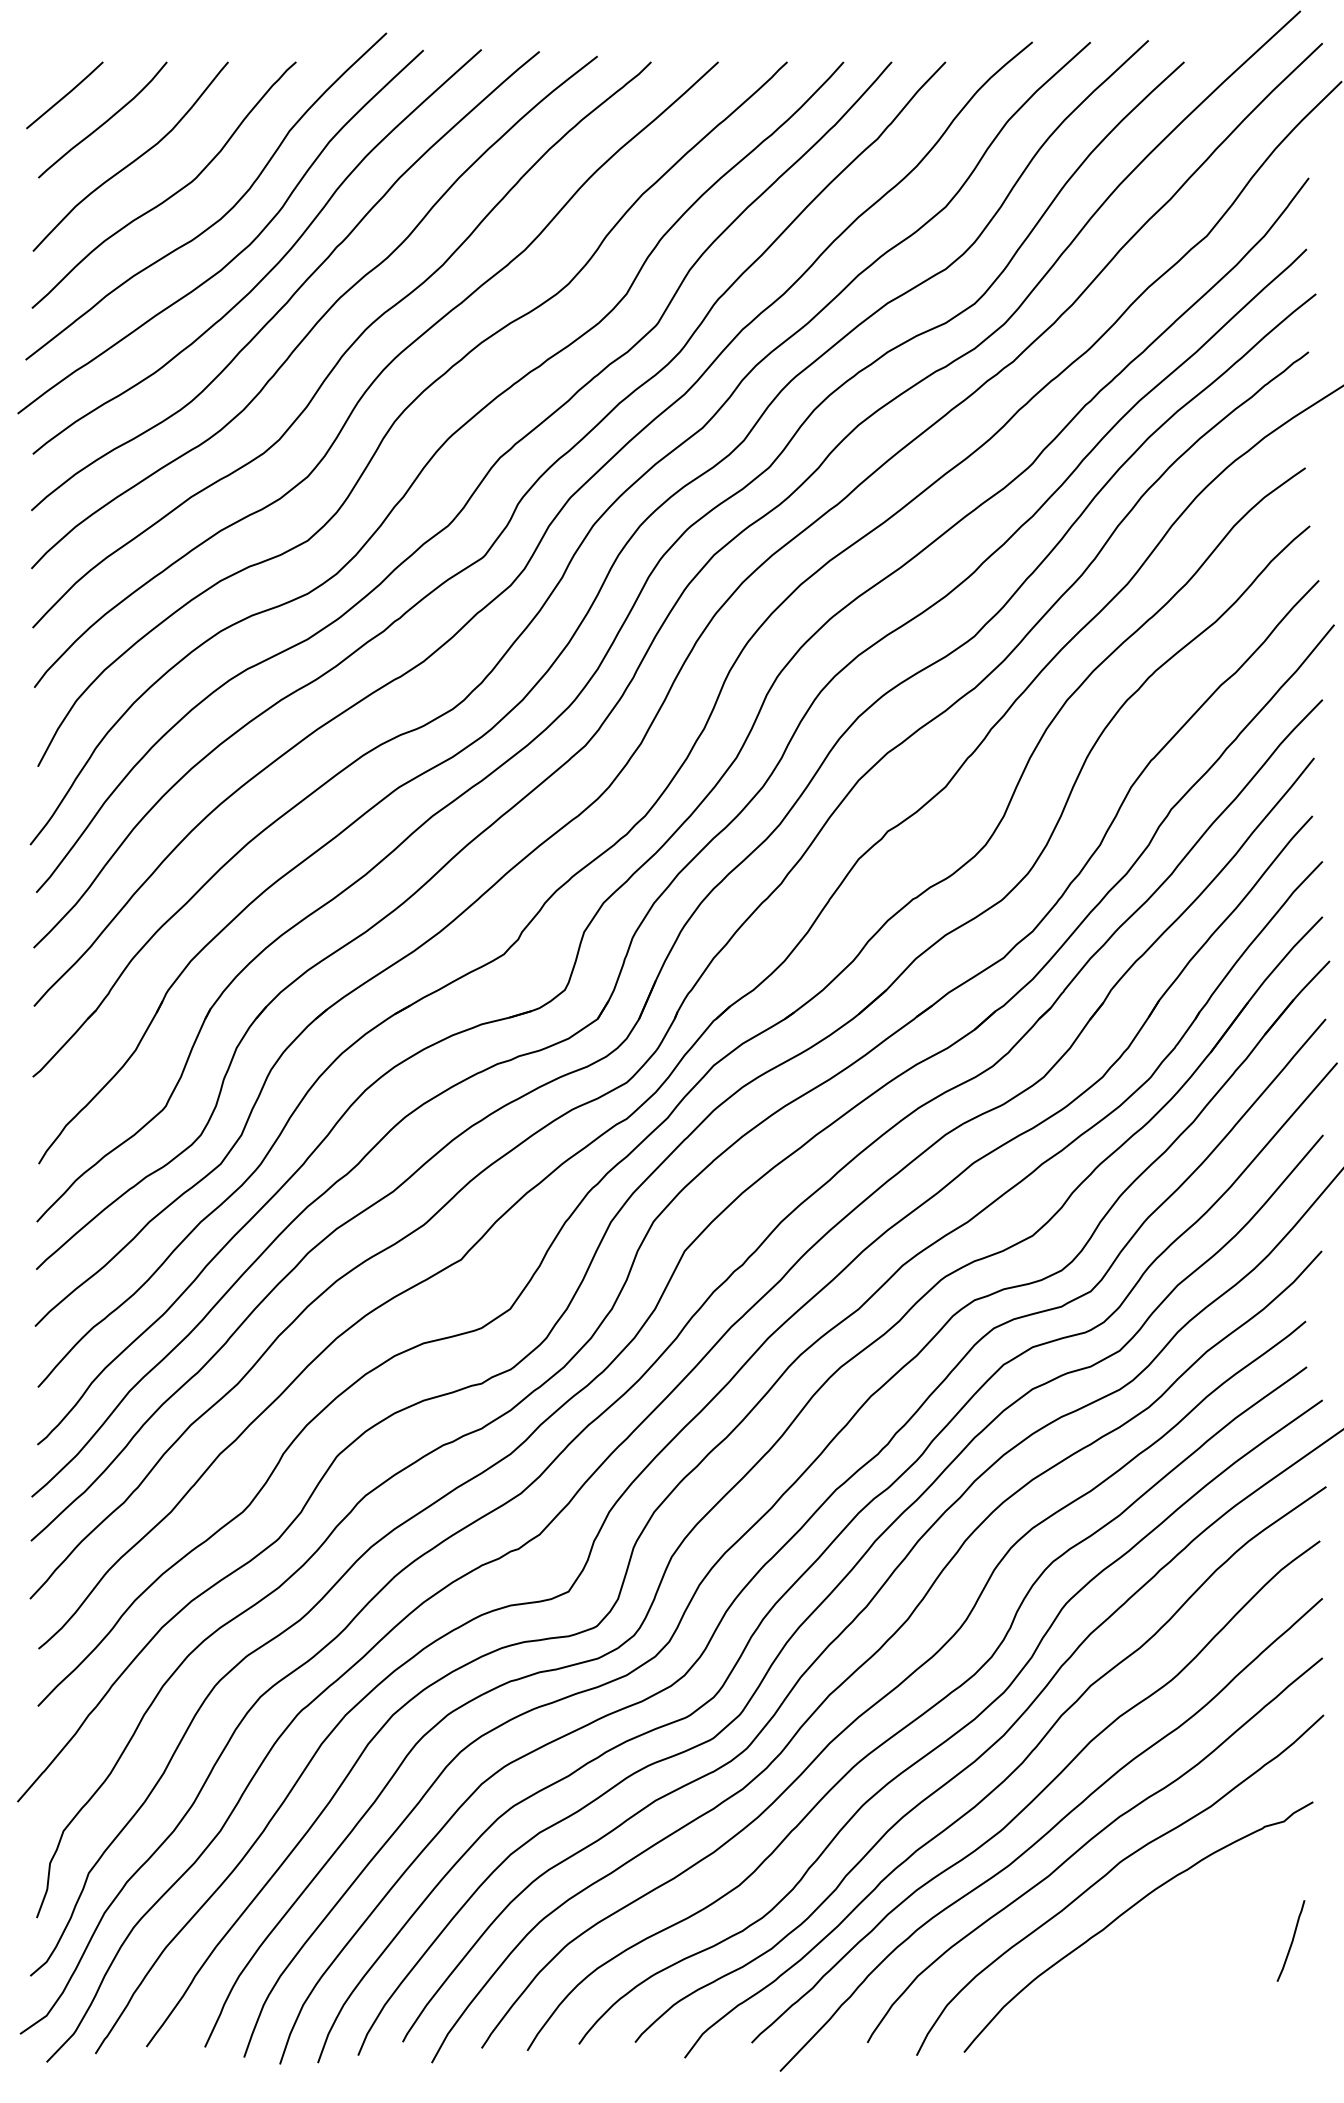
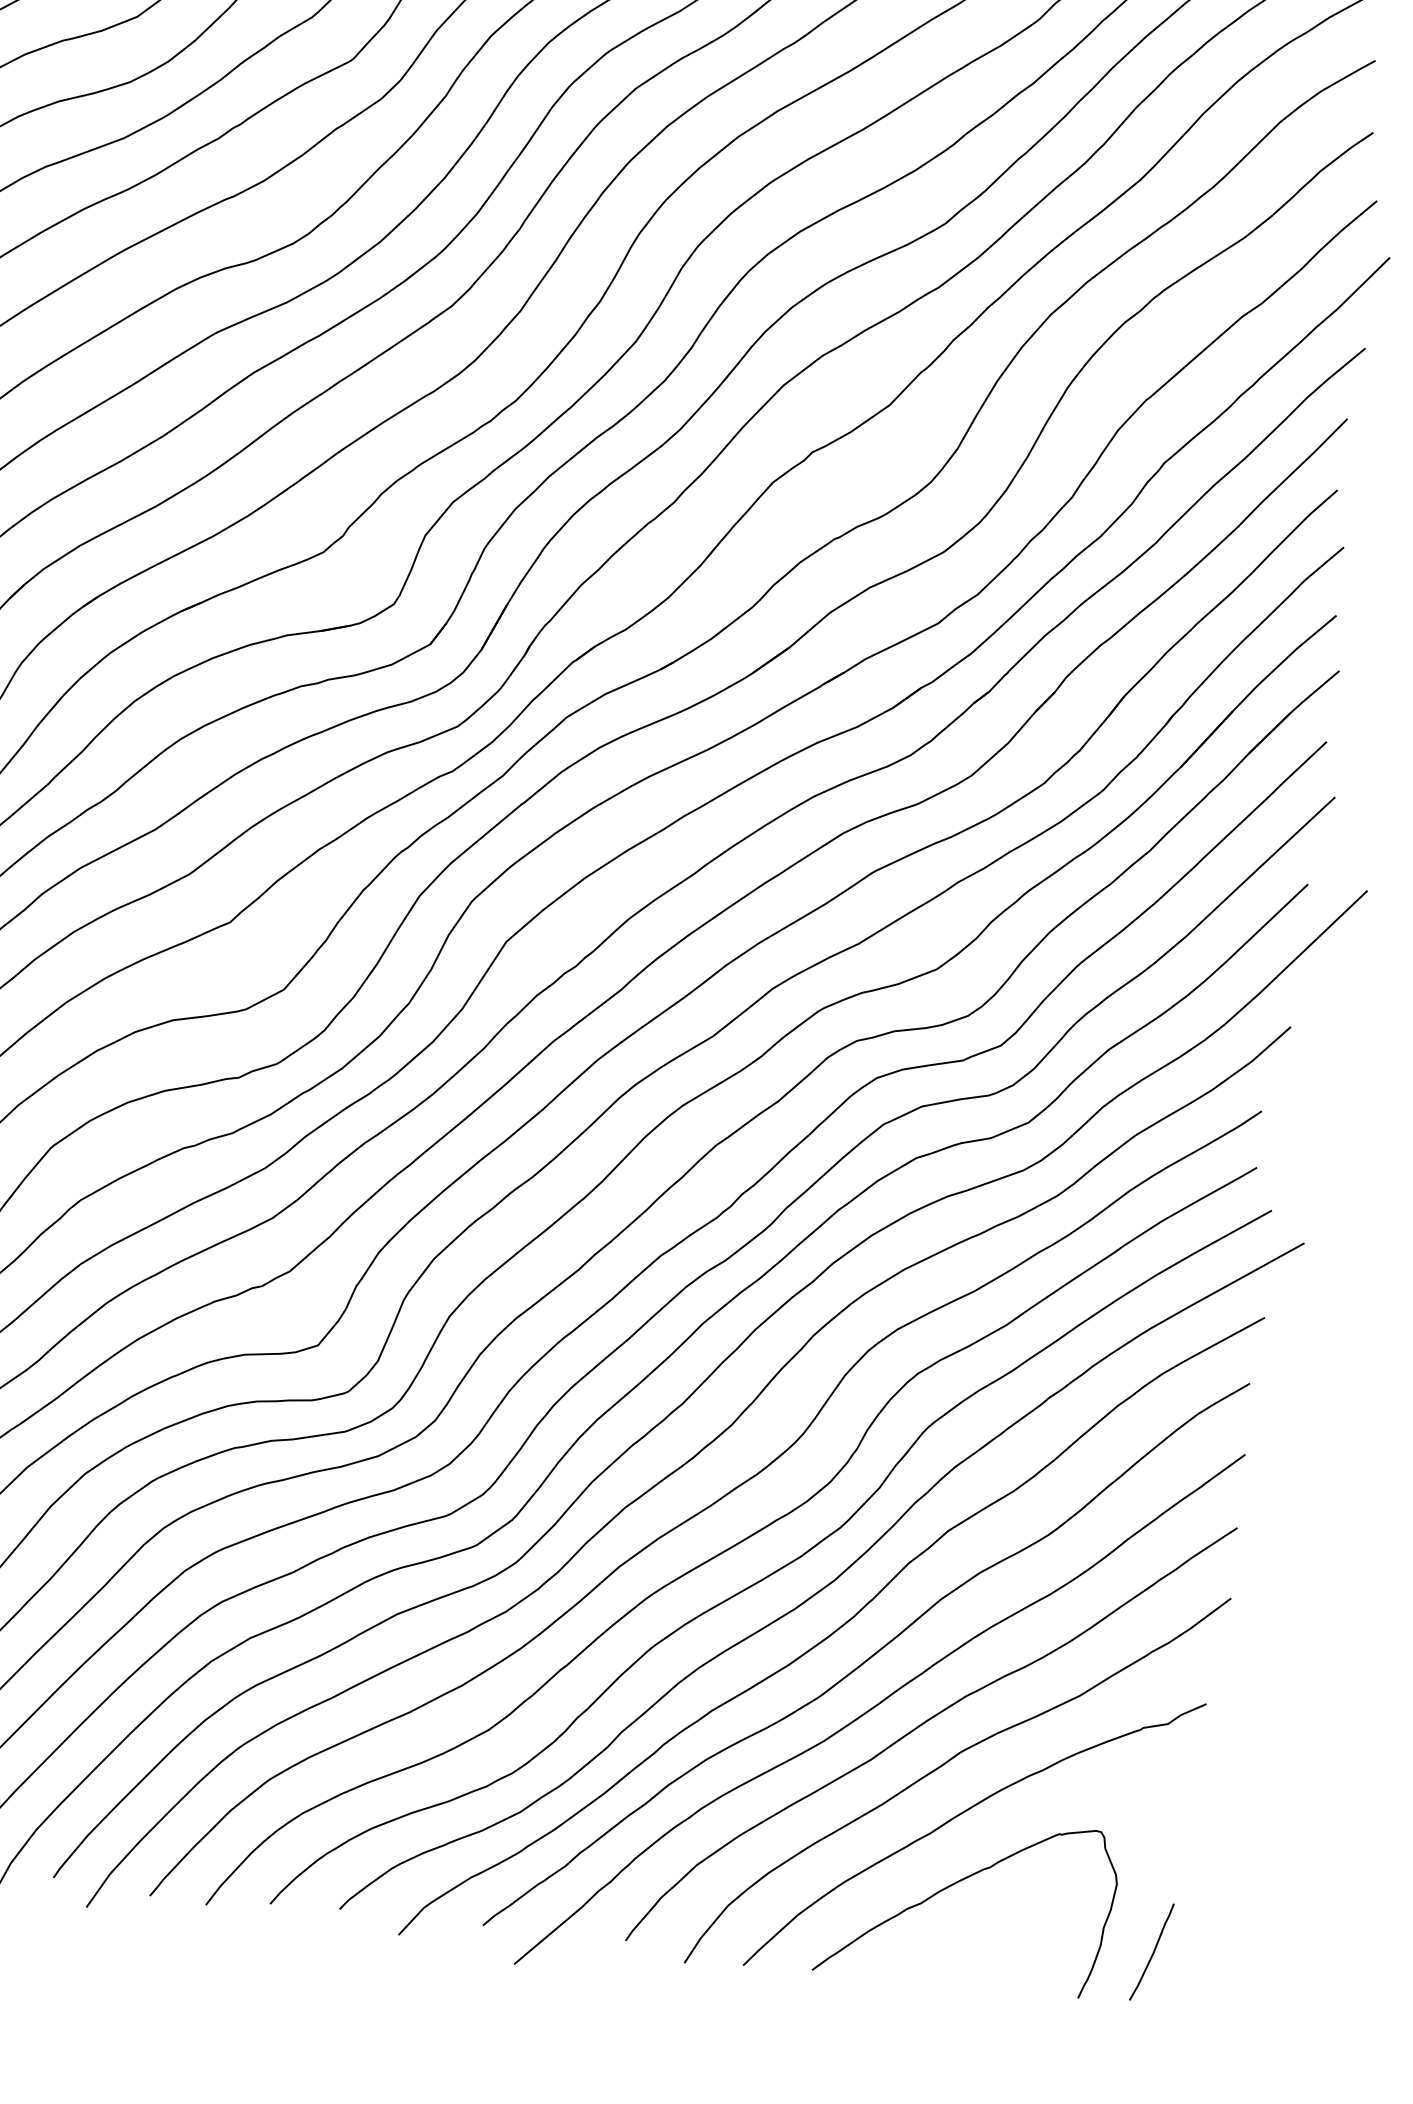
curve: (1291, 1940) -> (1152, 1951), moved
curve: (1128, 1968) -> (956, 1884), added

